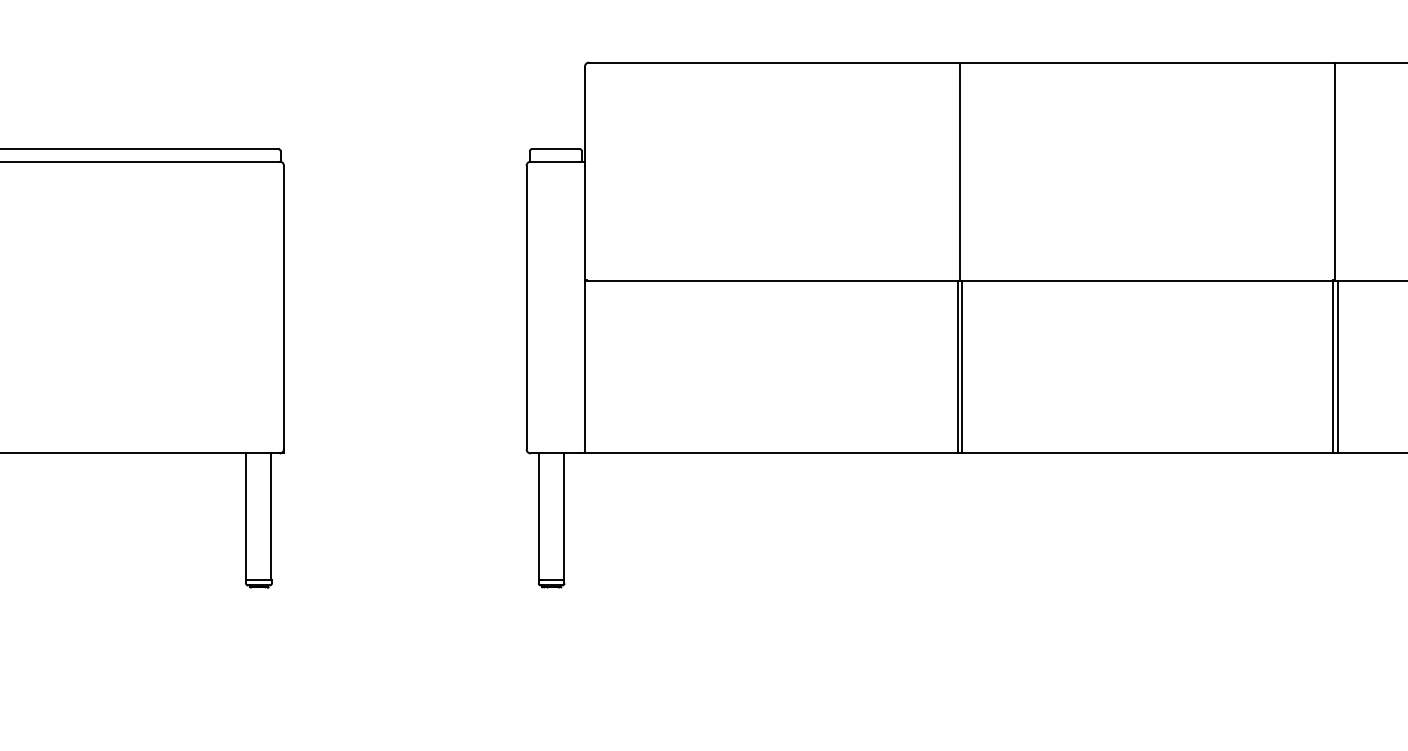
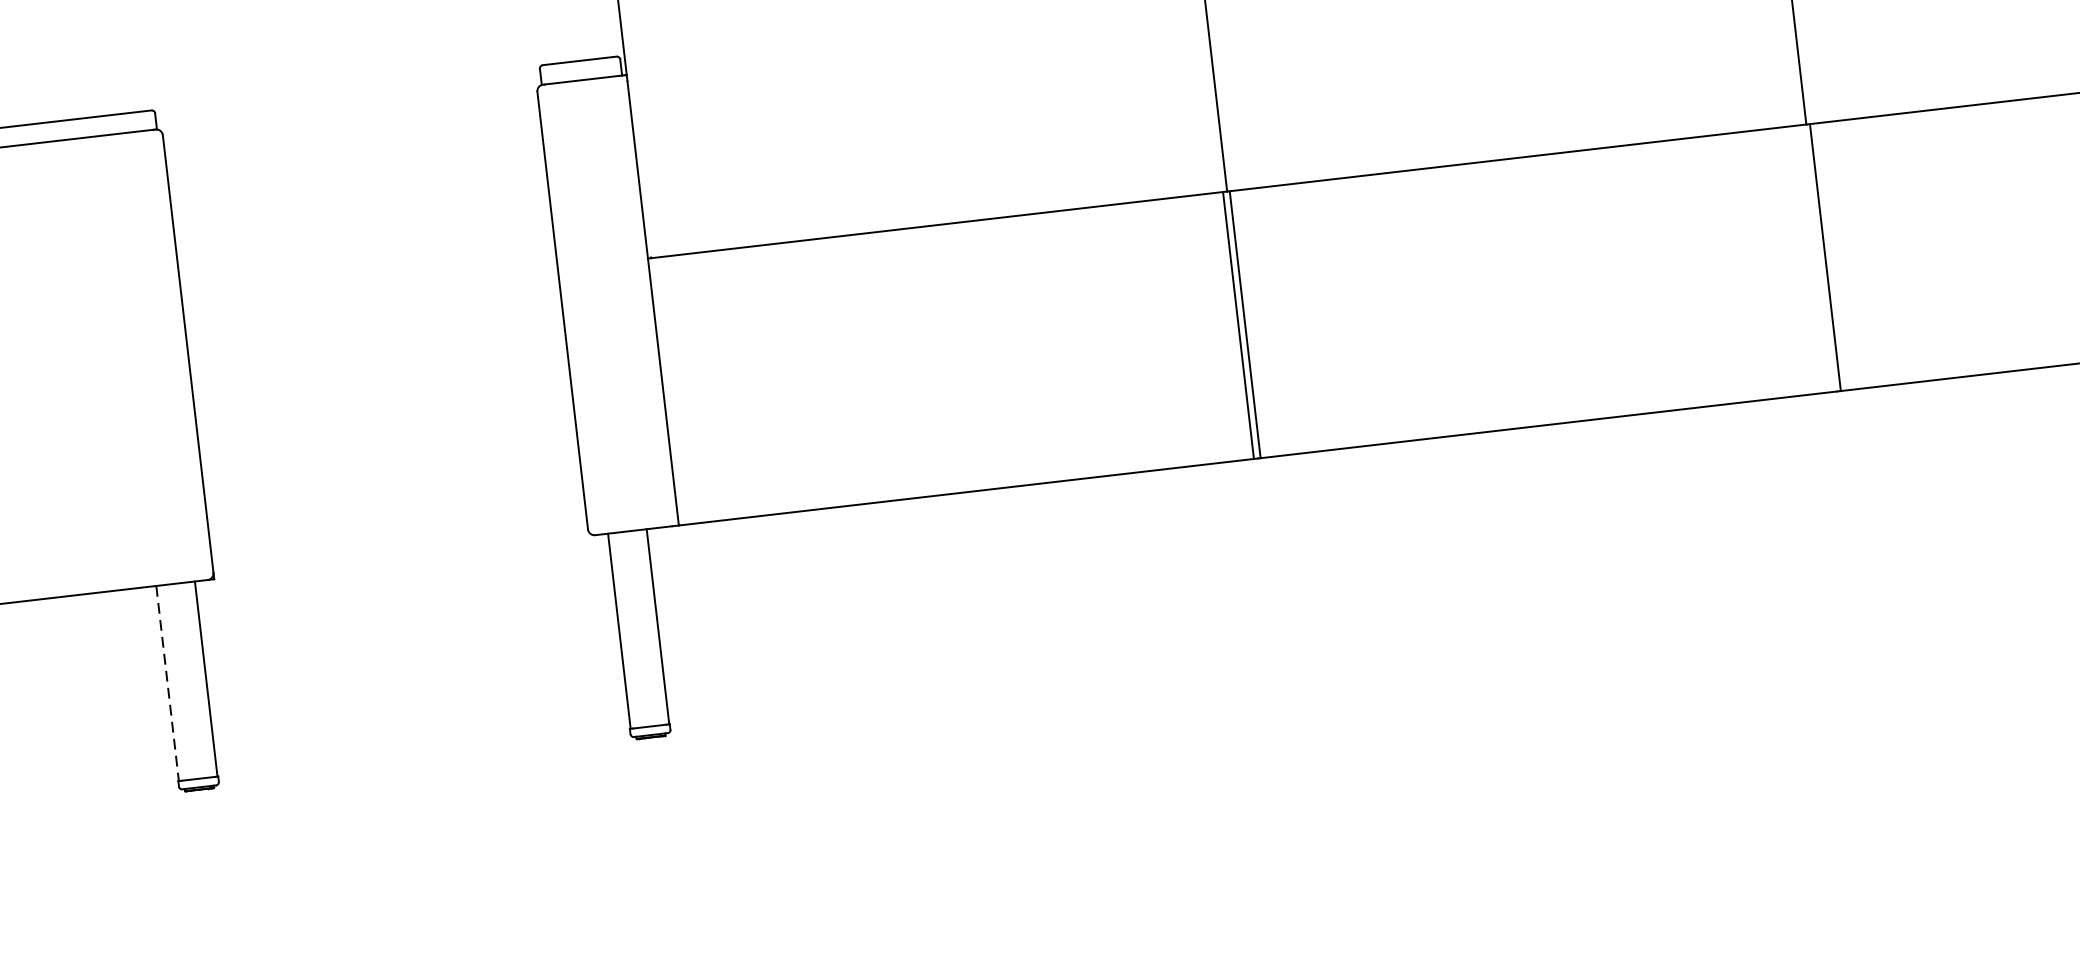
line: (1332, 365) -> (1817, 256), removed
line: (246, 517) -> (167, 684), solid -> dashed

